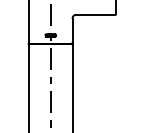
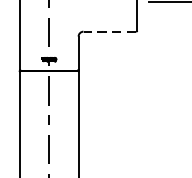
line: (95, 14) -> (109, 31), solid -> dashed

